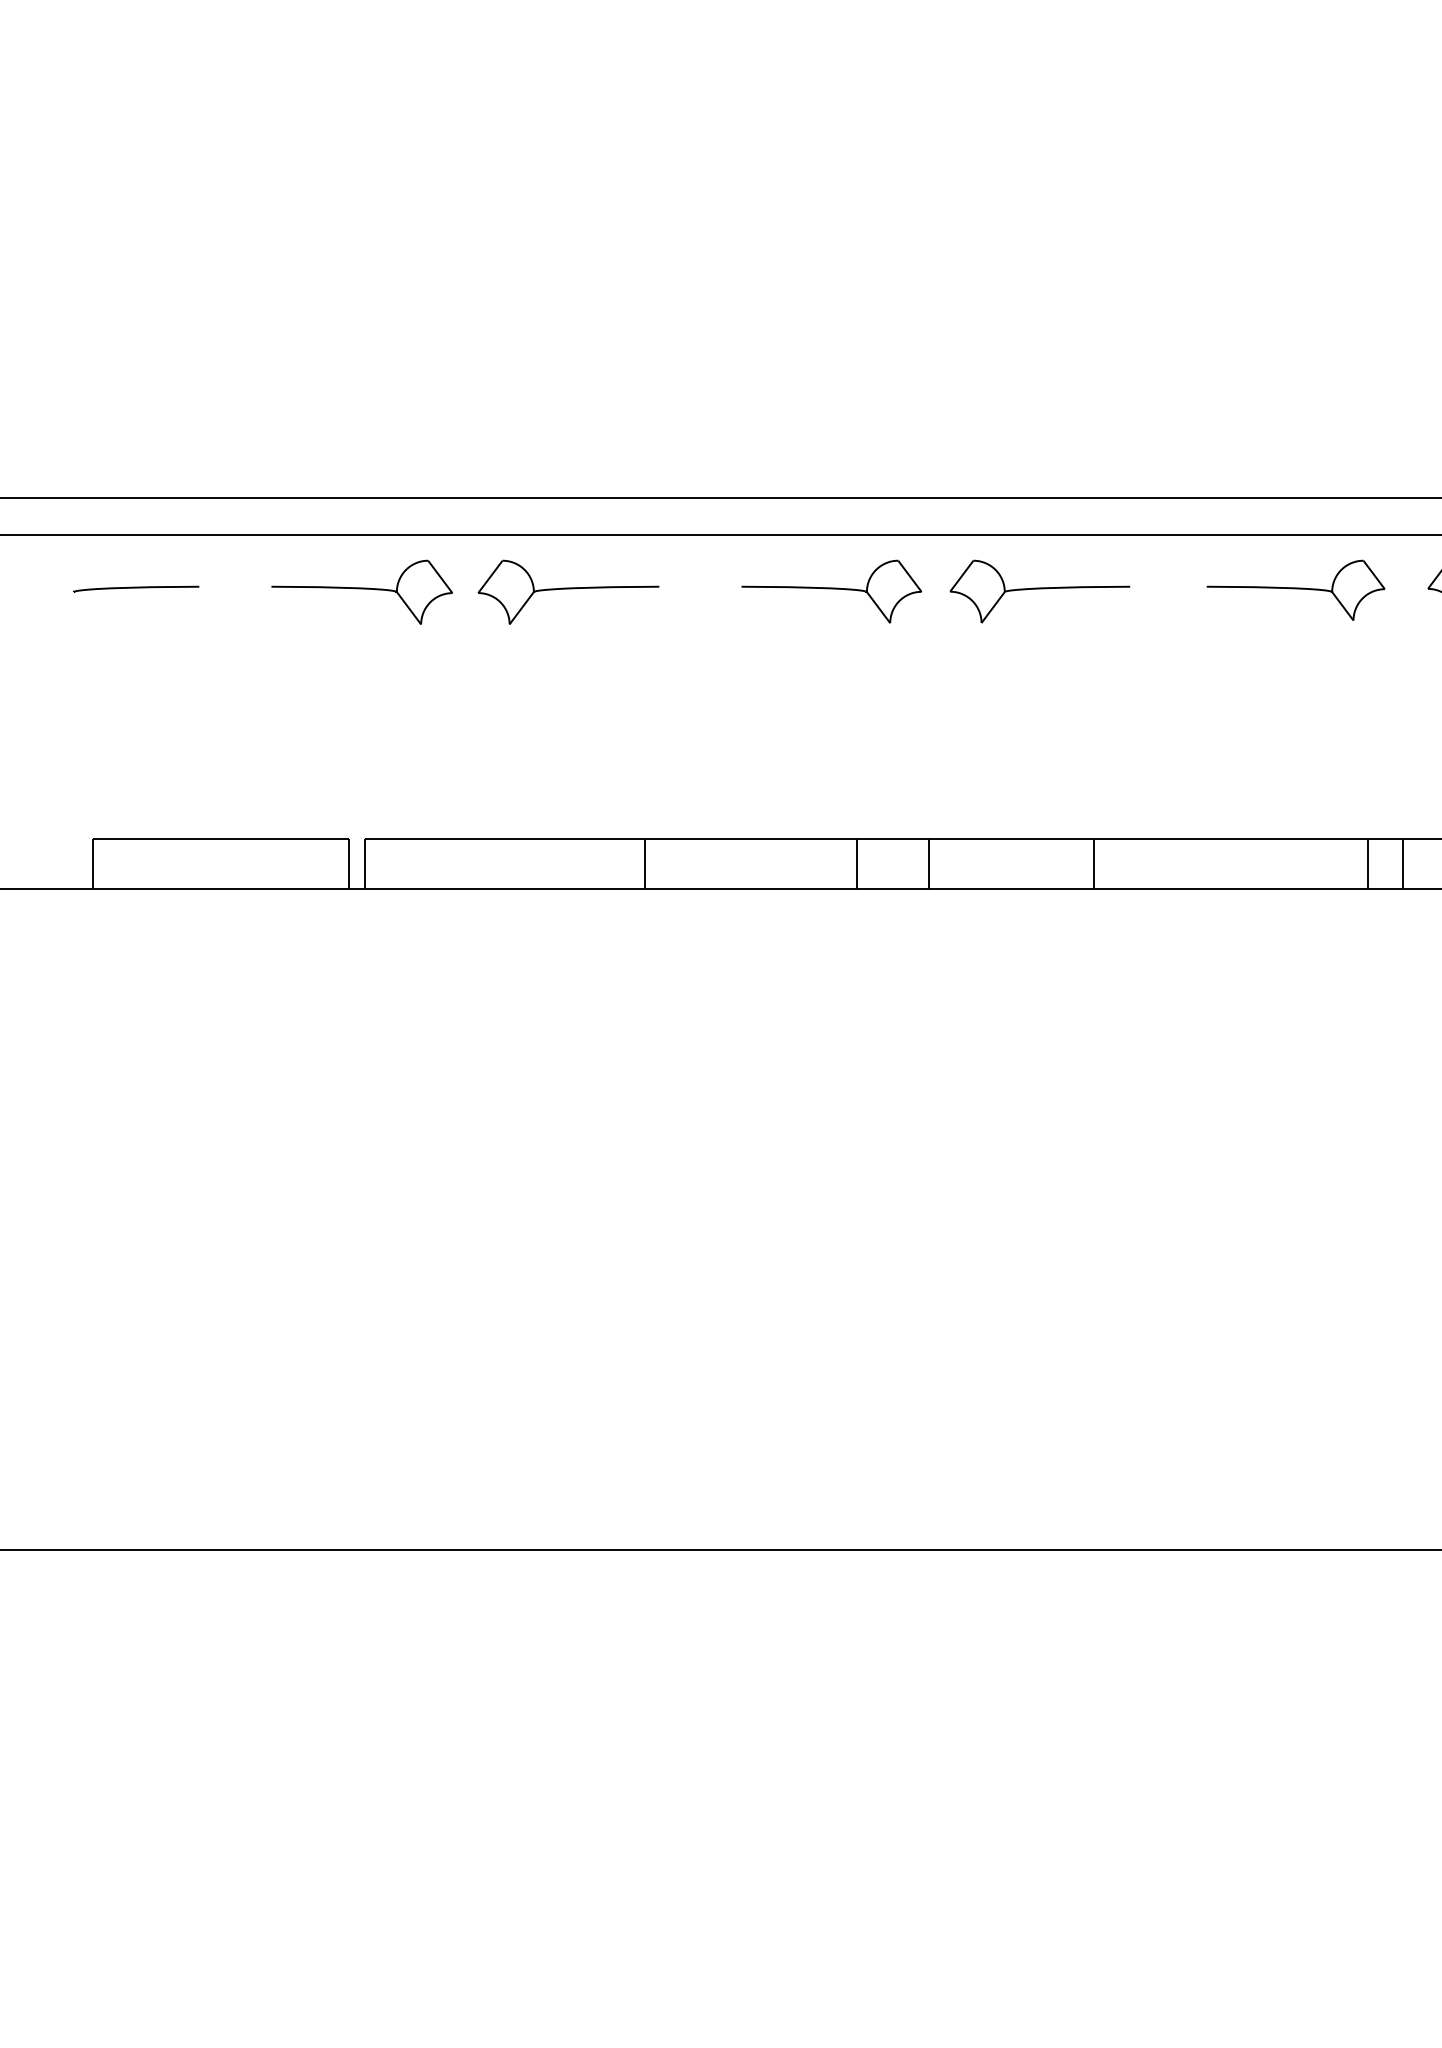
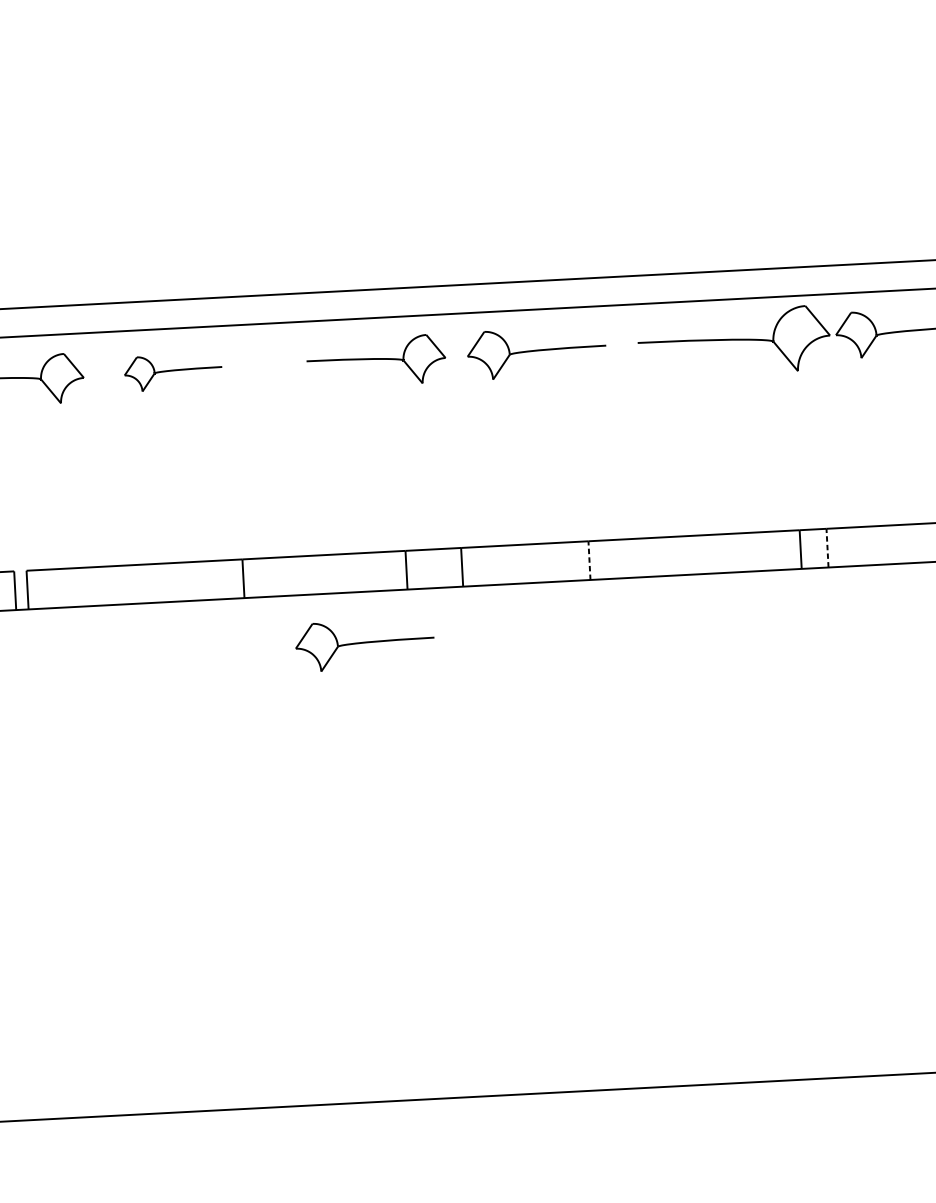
part: (1295, 589) -> (733, 341), size x1.4
part: (568, 591) -> (173, 372), size x0.7
line: (1093, 863) -> (589, 560), solid -> dashed
line: (1402, 863) -> (827, 548), solid -> dashed
part: (797, 957) -> (364, 644), added

